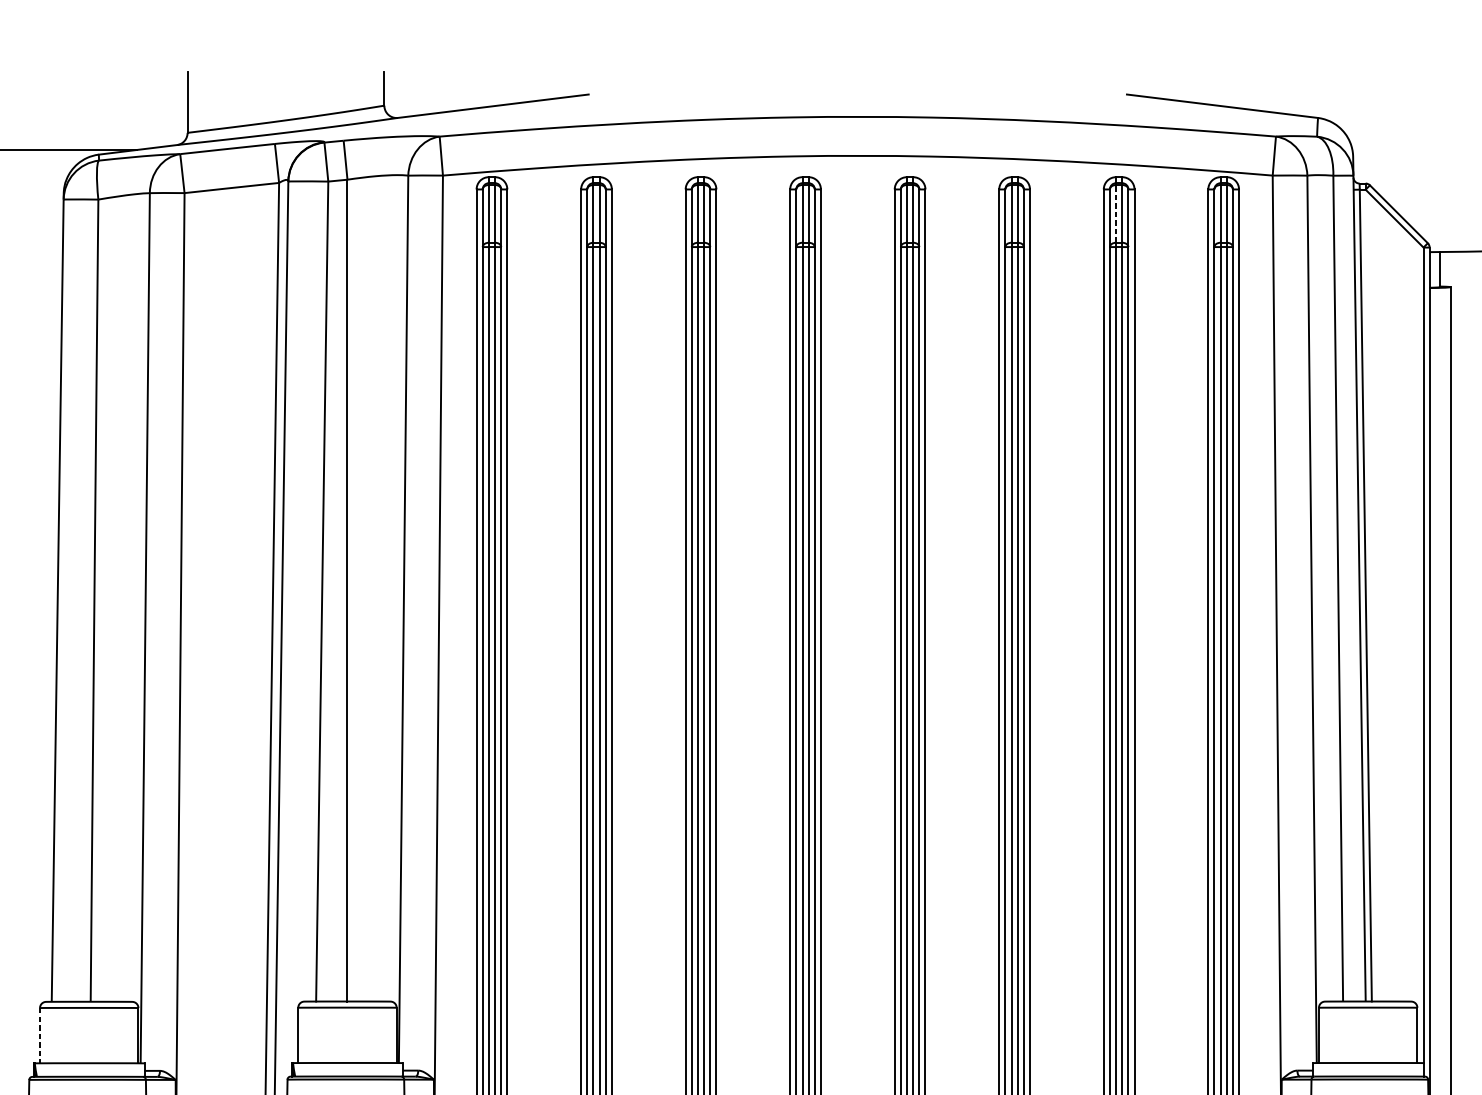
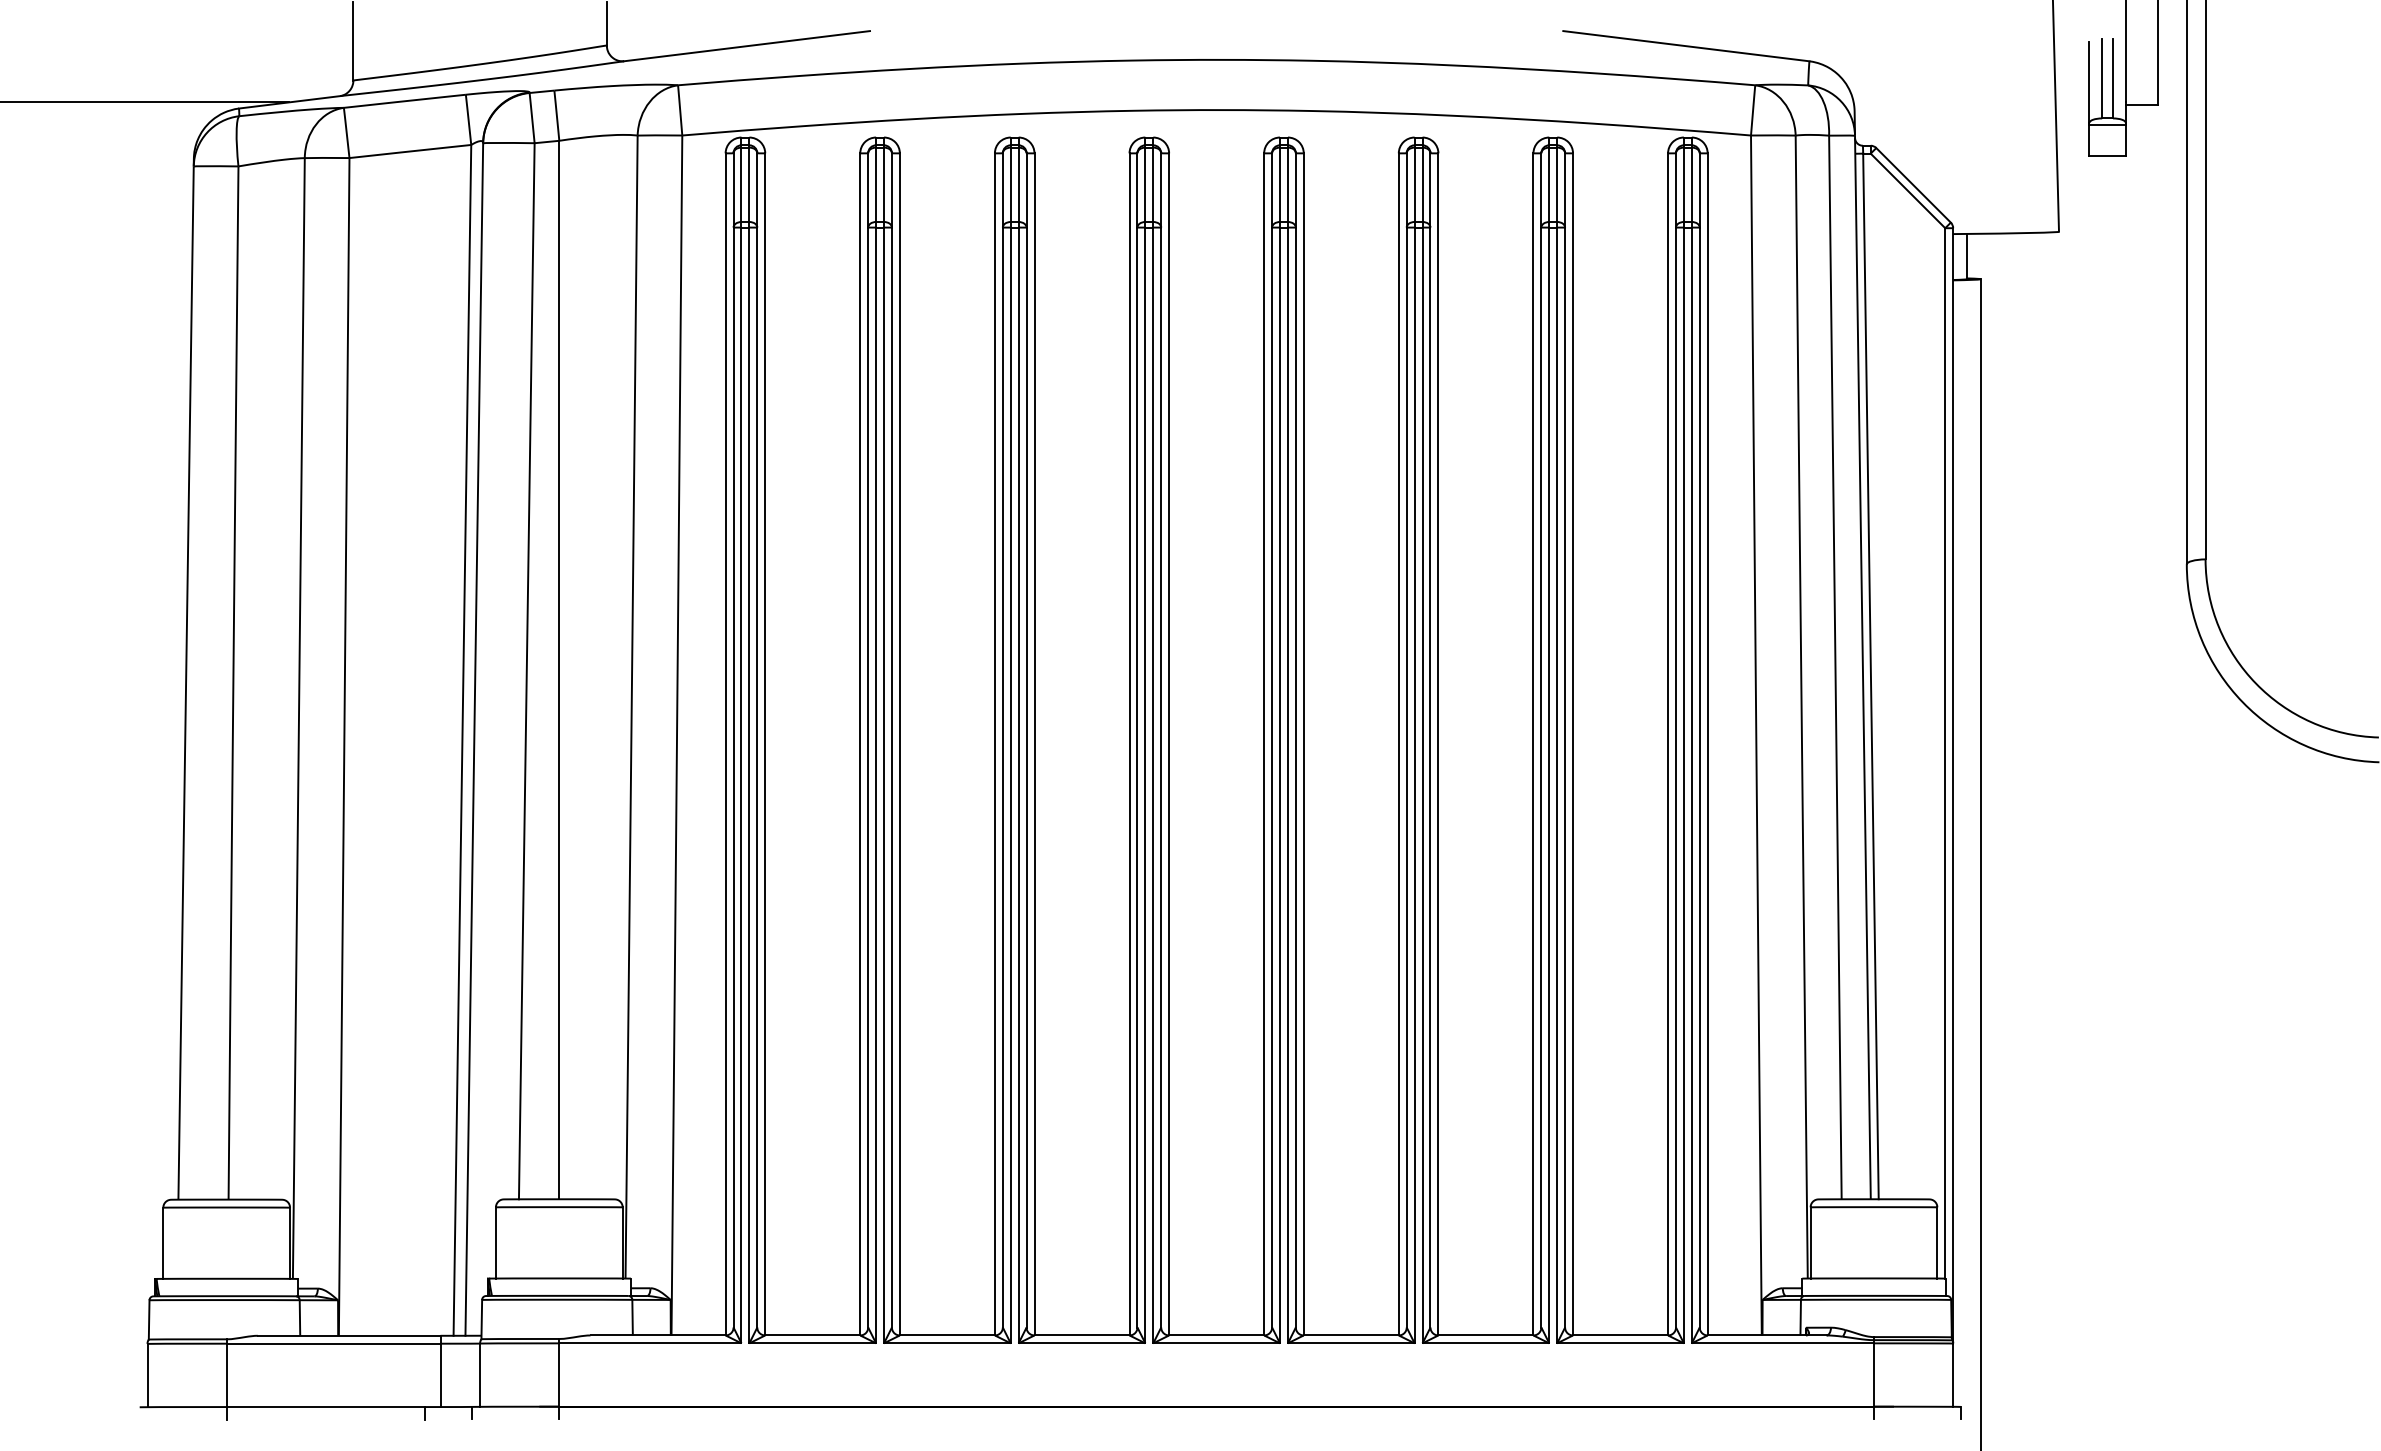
line: (1116, 213) -> (1549, 184), dashed -> solid
line: (40, 1035) -> (163, 1243), dashed -> solid

